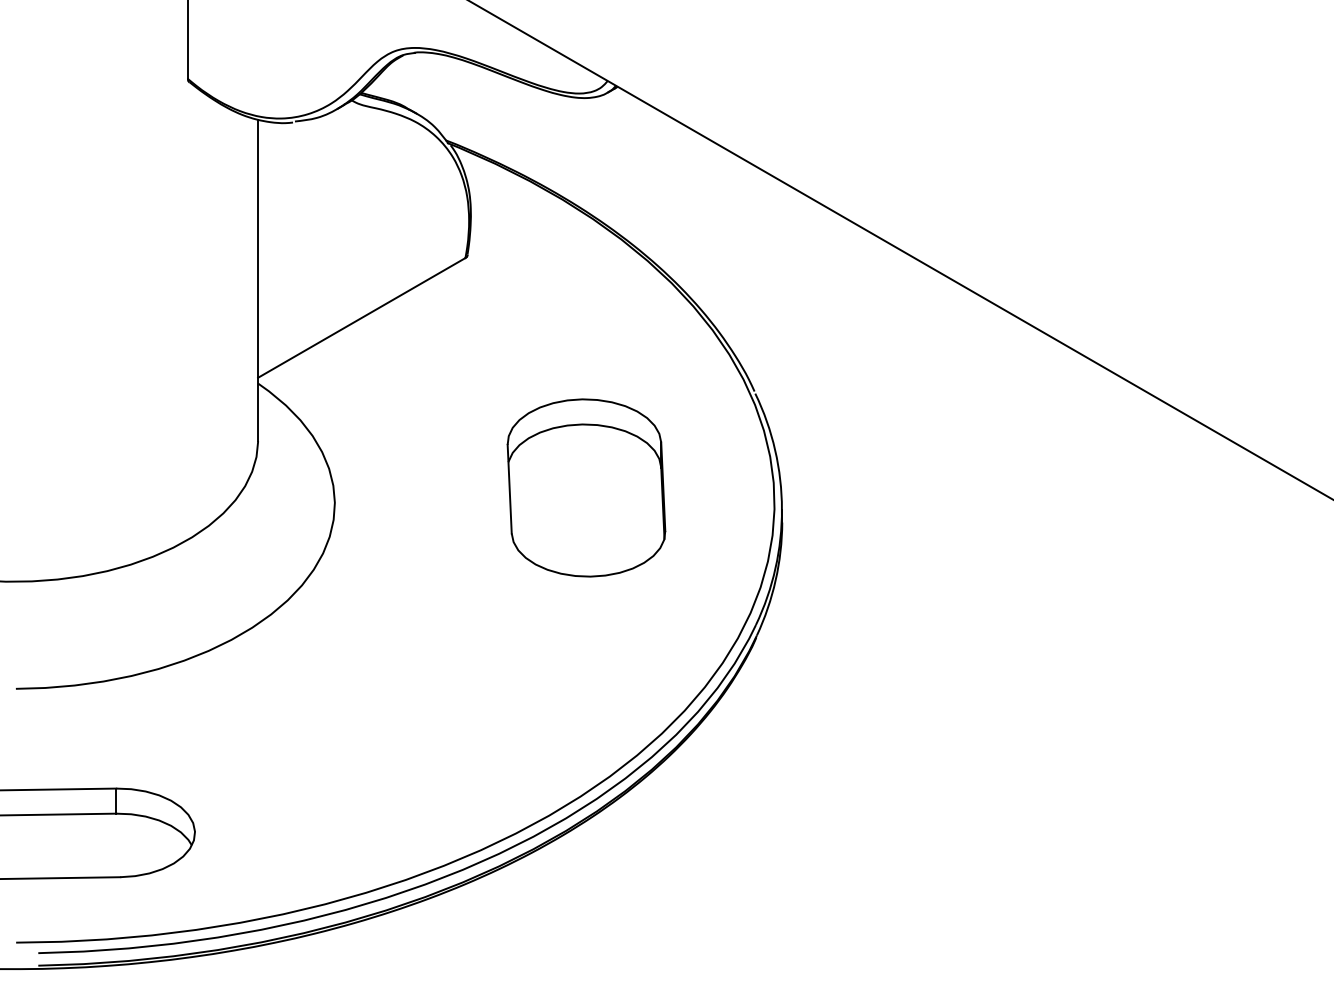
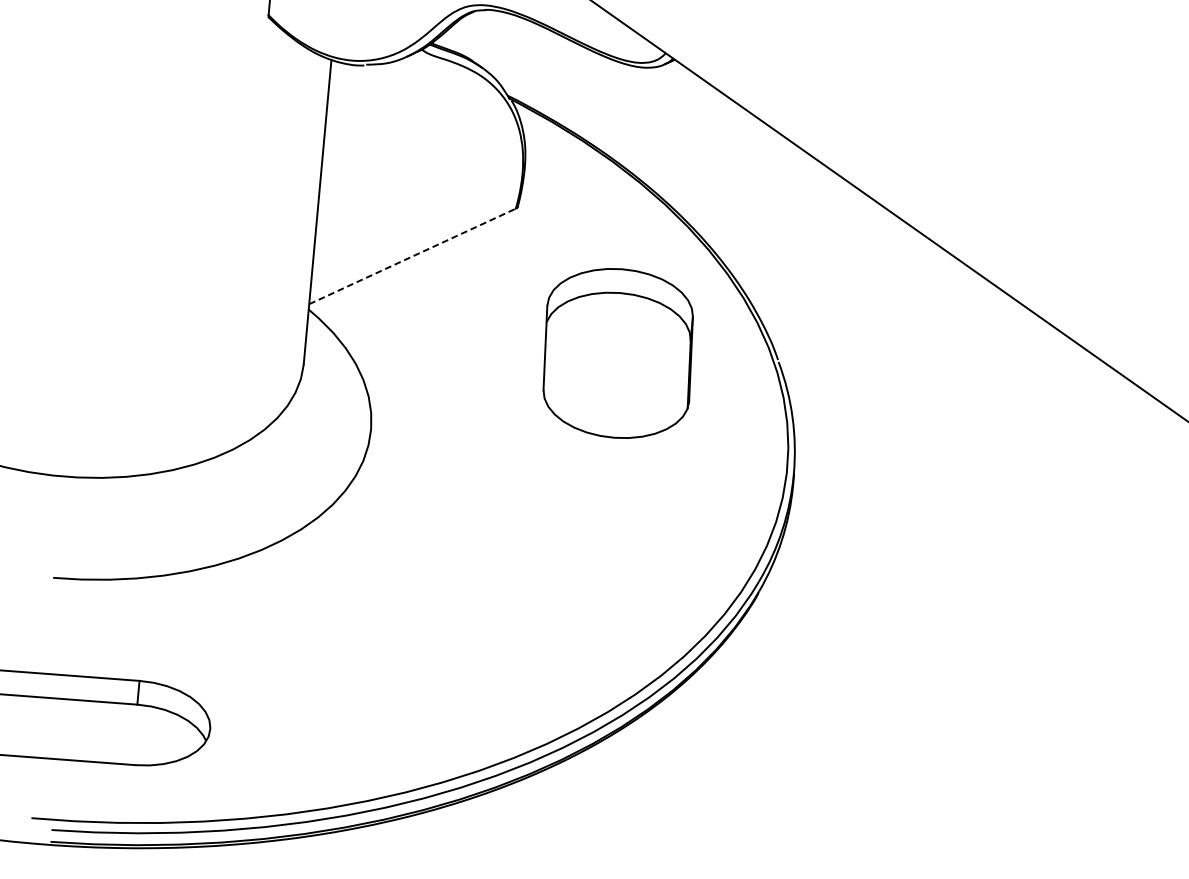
line: (361, 317) -> (412, 256), solid -> dashed
part: (586, 487) -> (618, 353), moved

